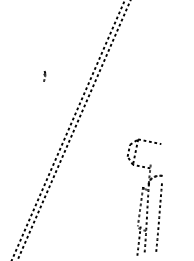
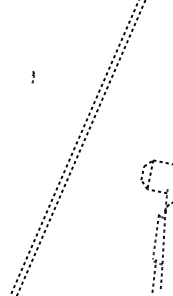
part: (44, 76) -> (33, 77), moved

